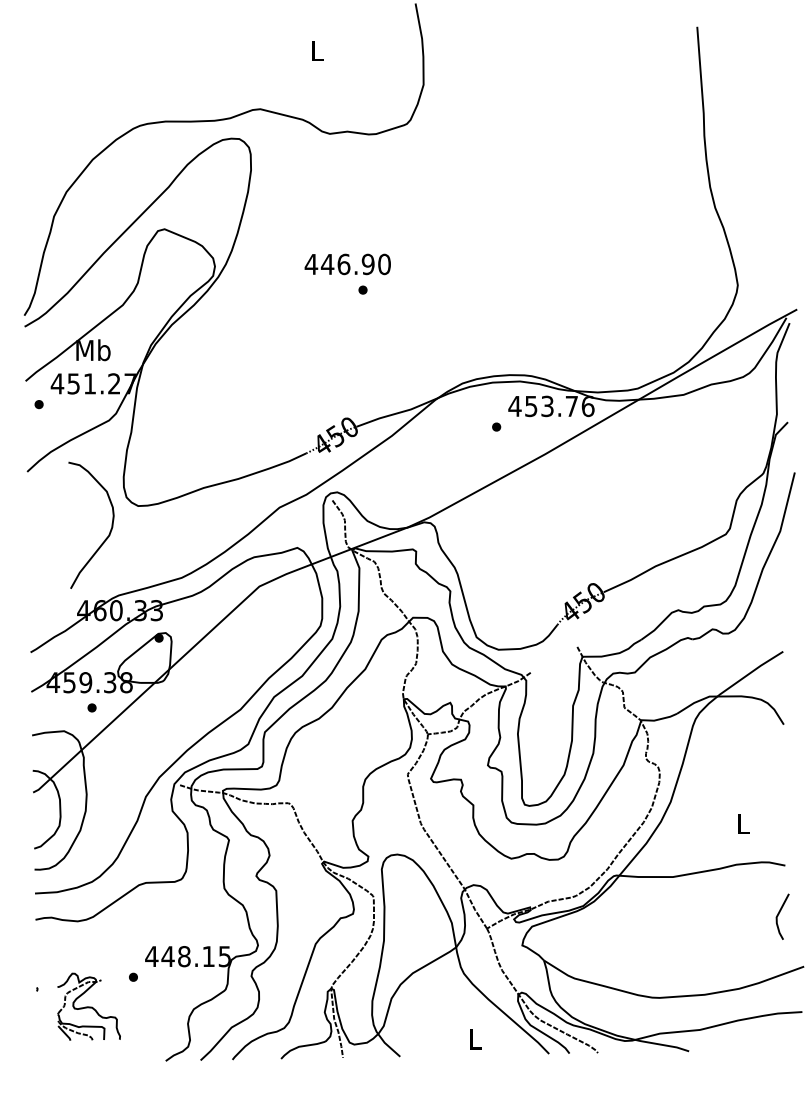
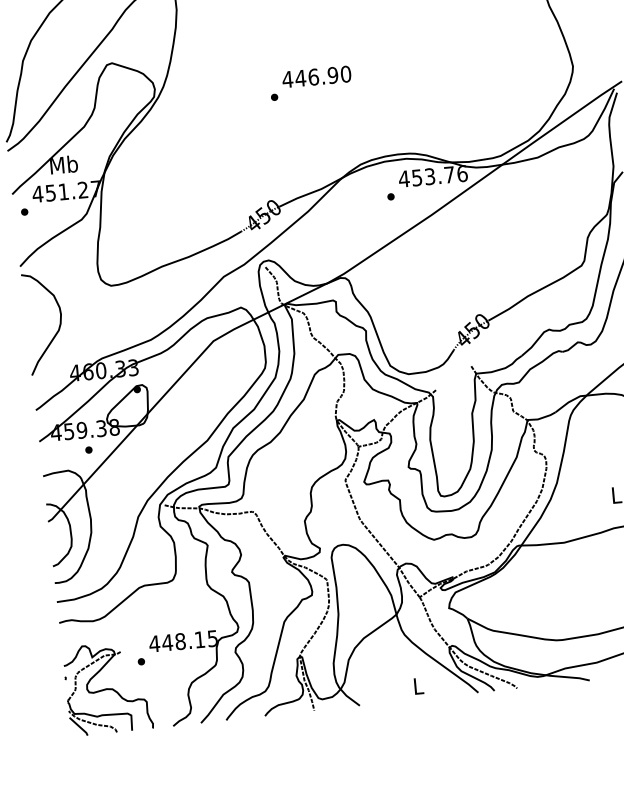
text: (347, 264) -> (316, 76), moved
curve: (109, 531) -> (58, 327), moved
part: (88, 1006) -> (107, 688), size x1.67

